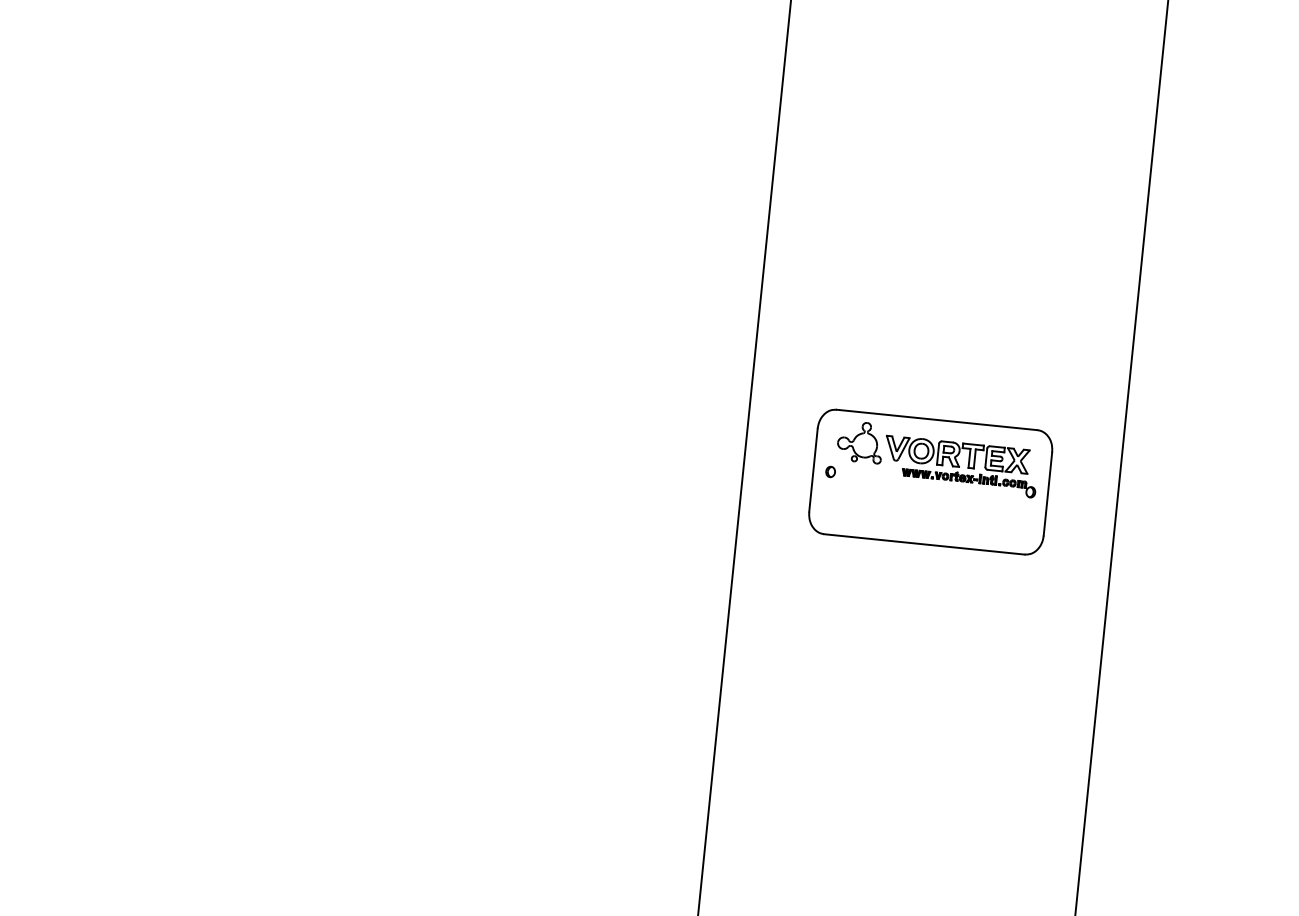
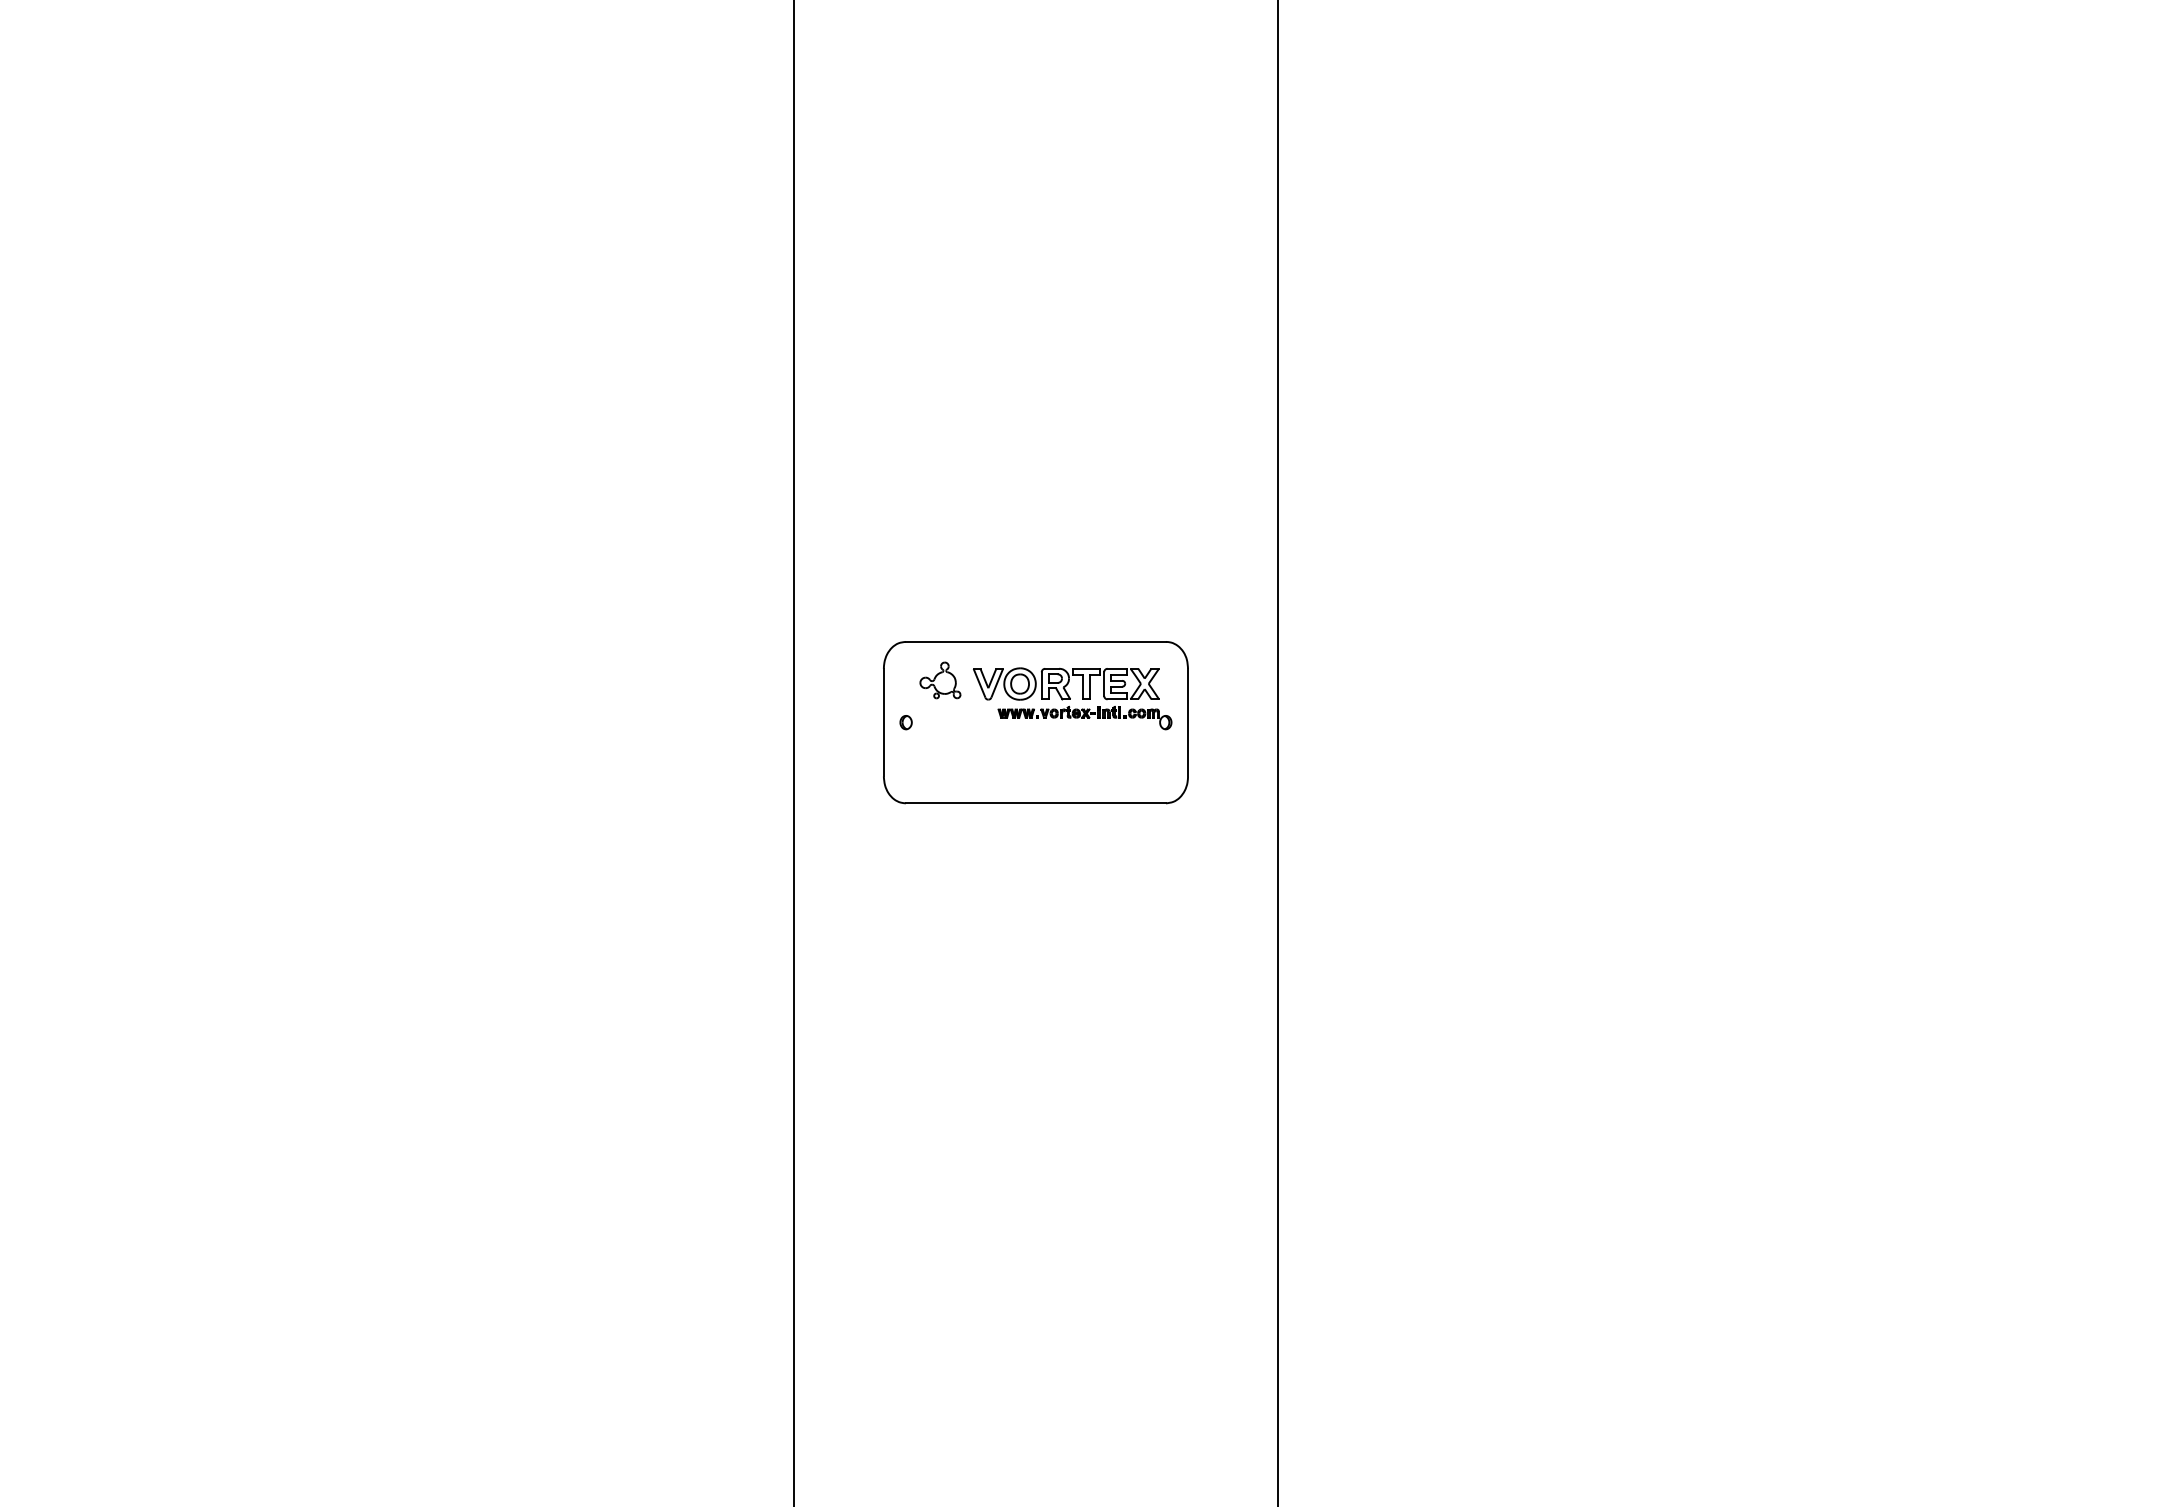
part: (860, 442) -> (940, 680), size x0.7

